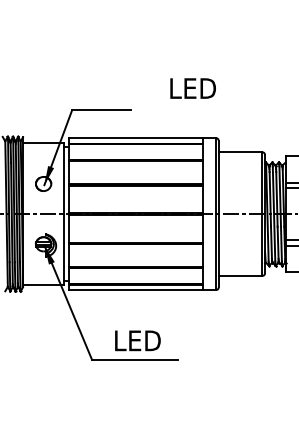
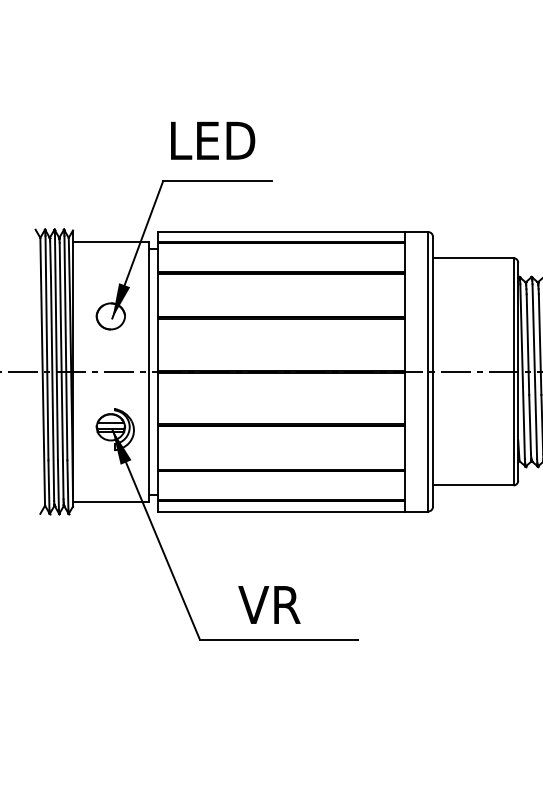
text: (192, 88) -> (211, 140), moved
text: (136, 340) -> (281, 604), LED -> VR

